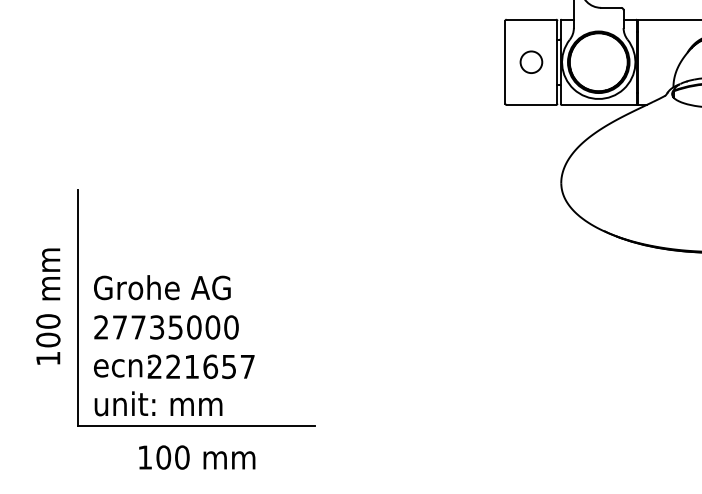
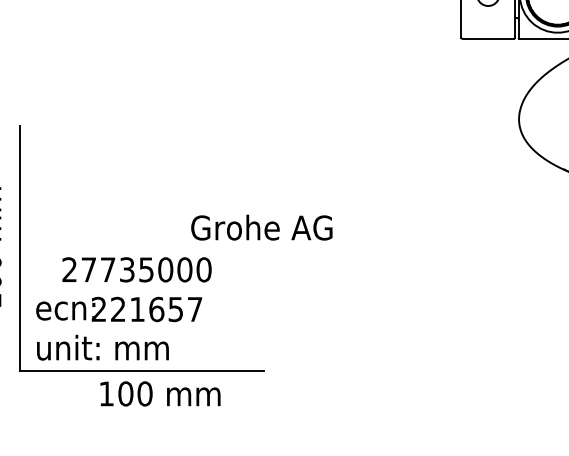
text: (162, 287) -> (262, 227), moved
text: (166, 327) -> (136, 269), moved
text: (197, 457) -> (160, 393), moved

